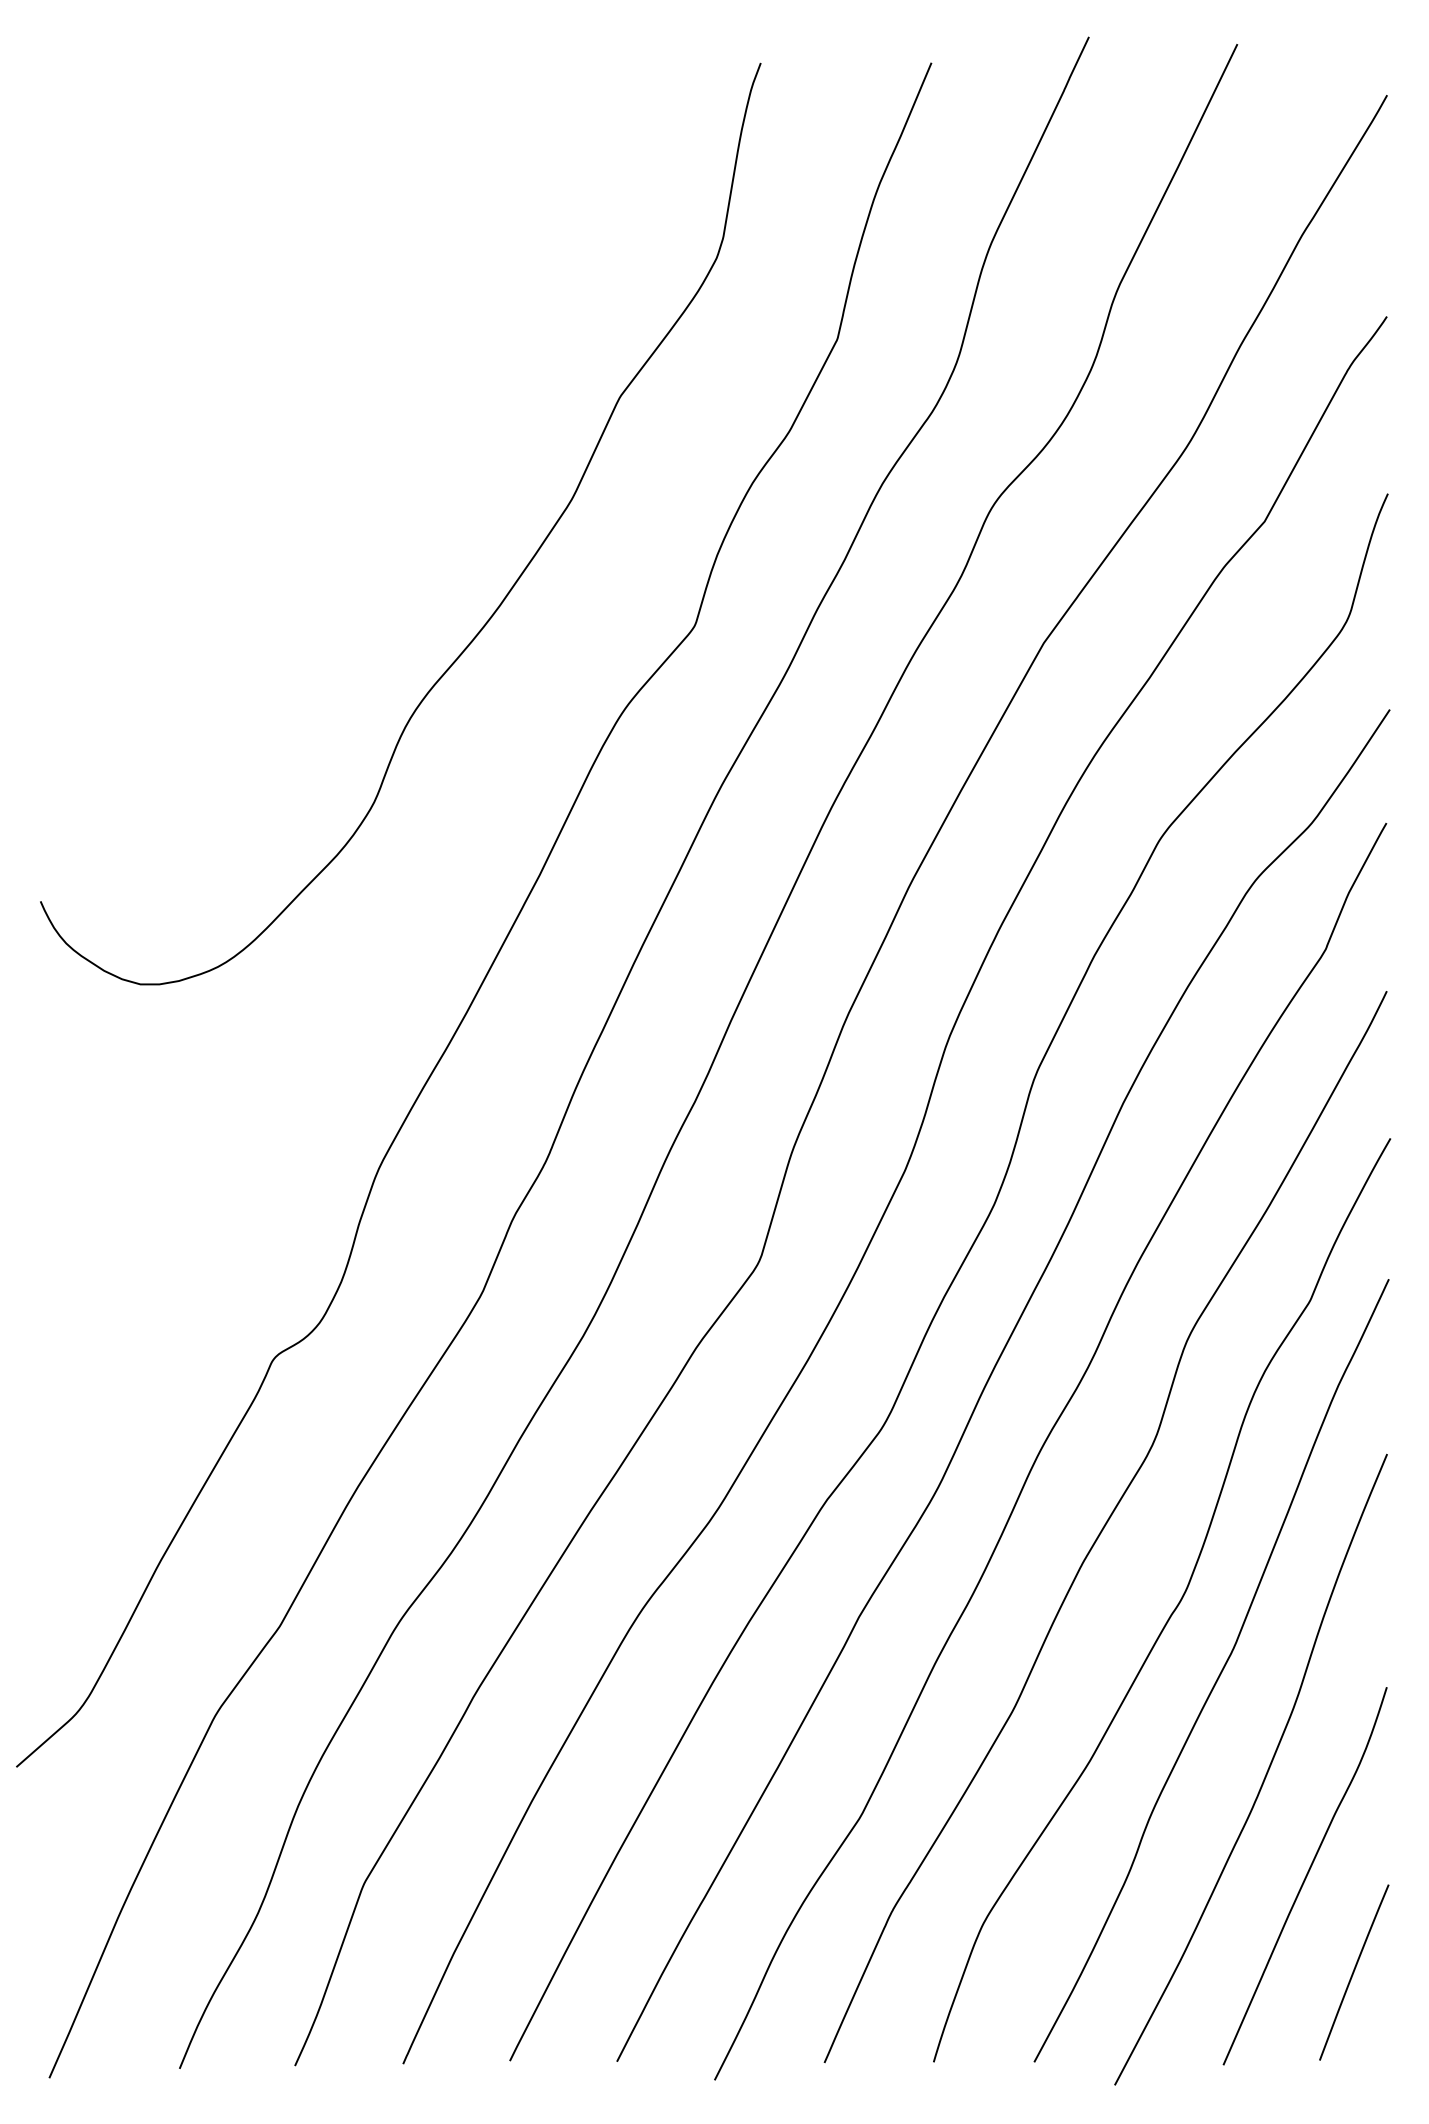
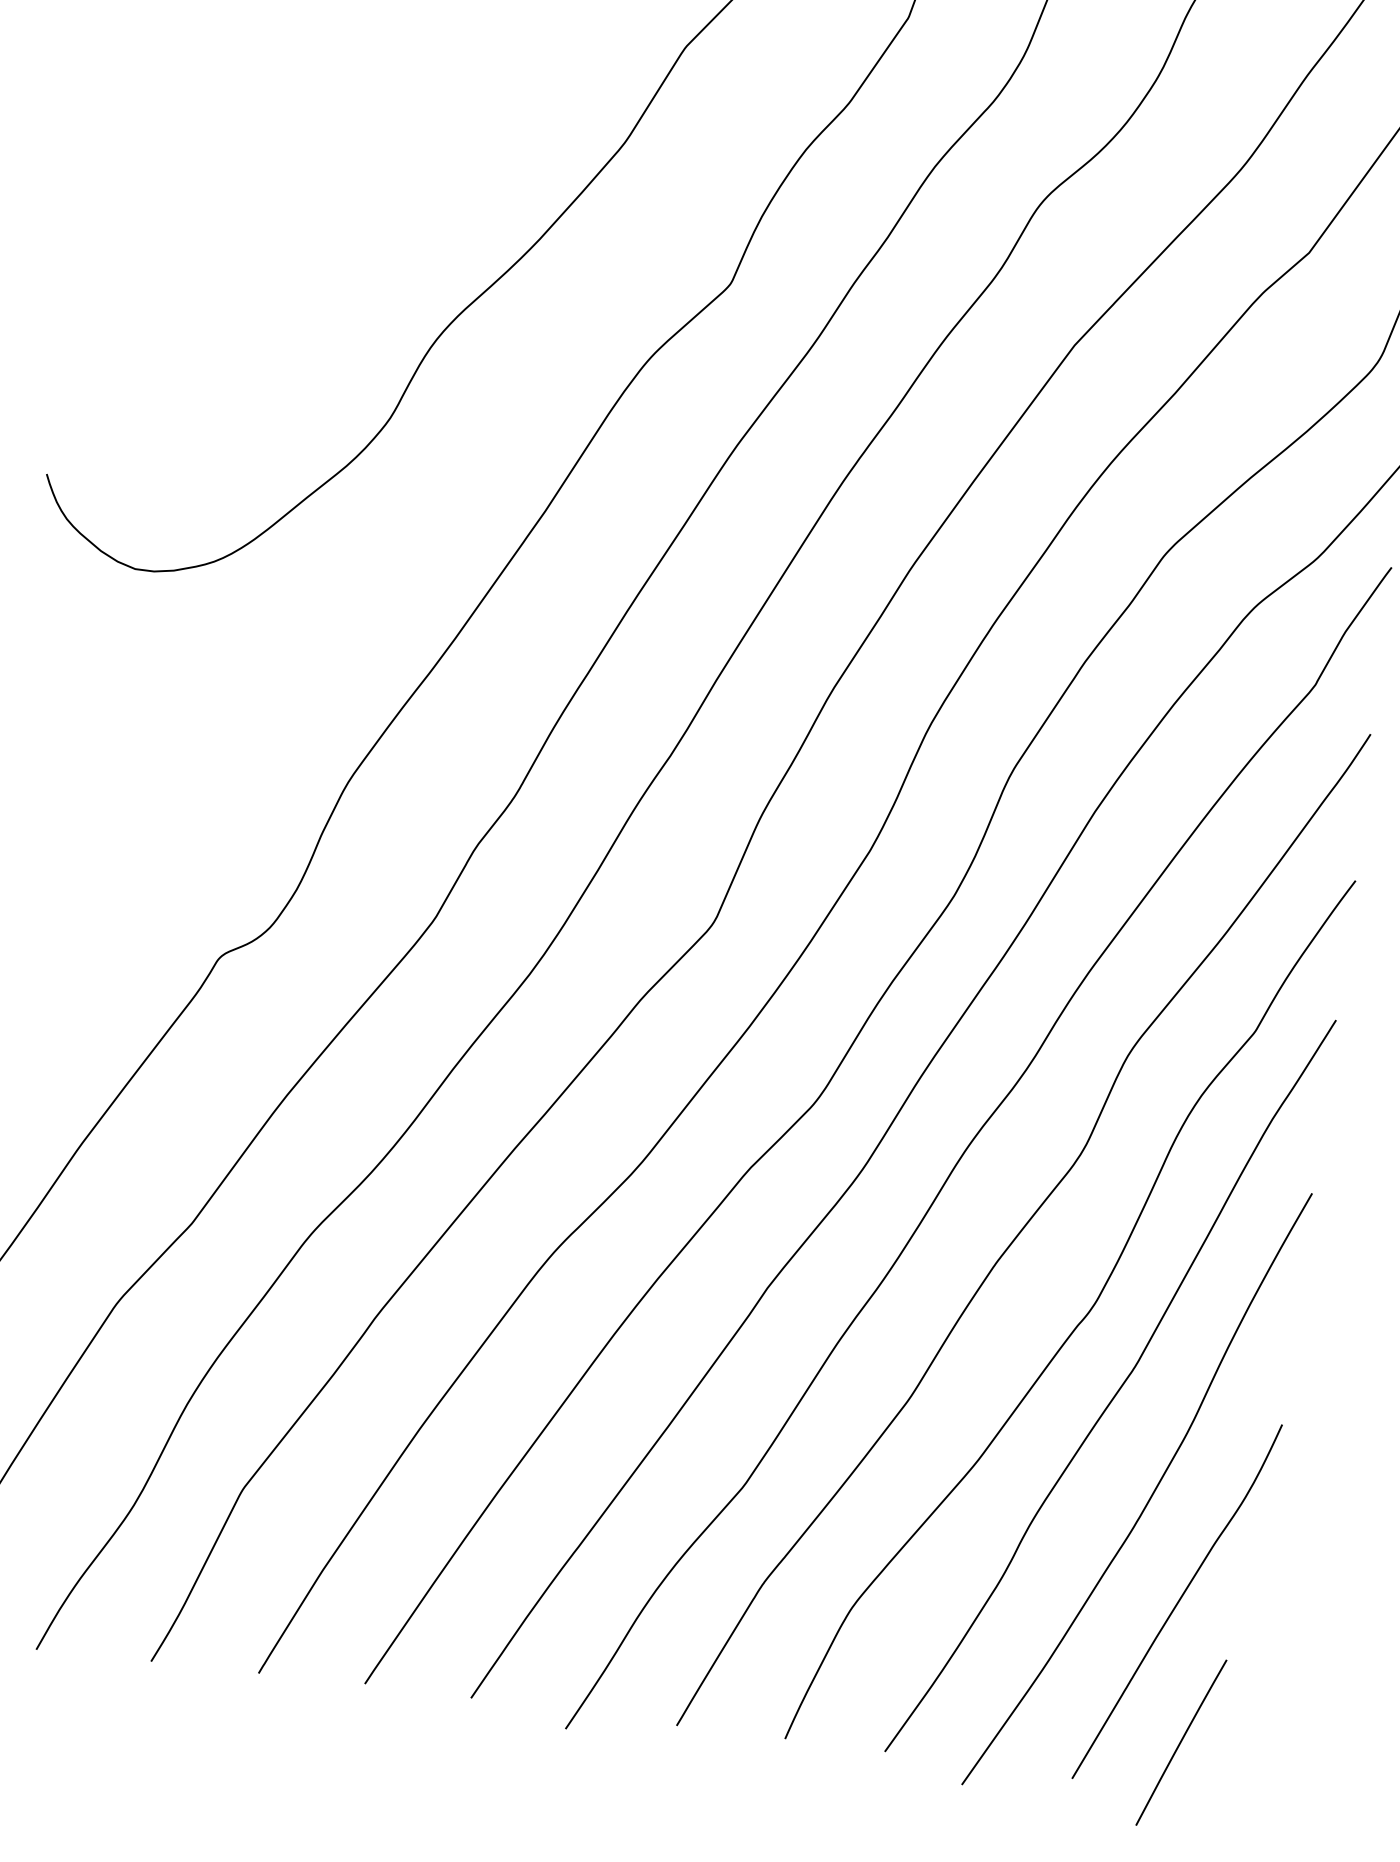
curve: (1354, 1972) -> (1181, 1742), moved

